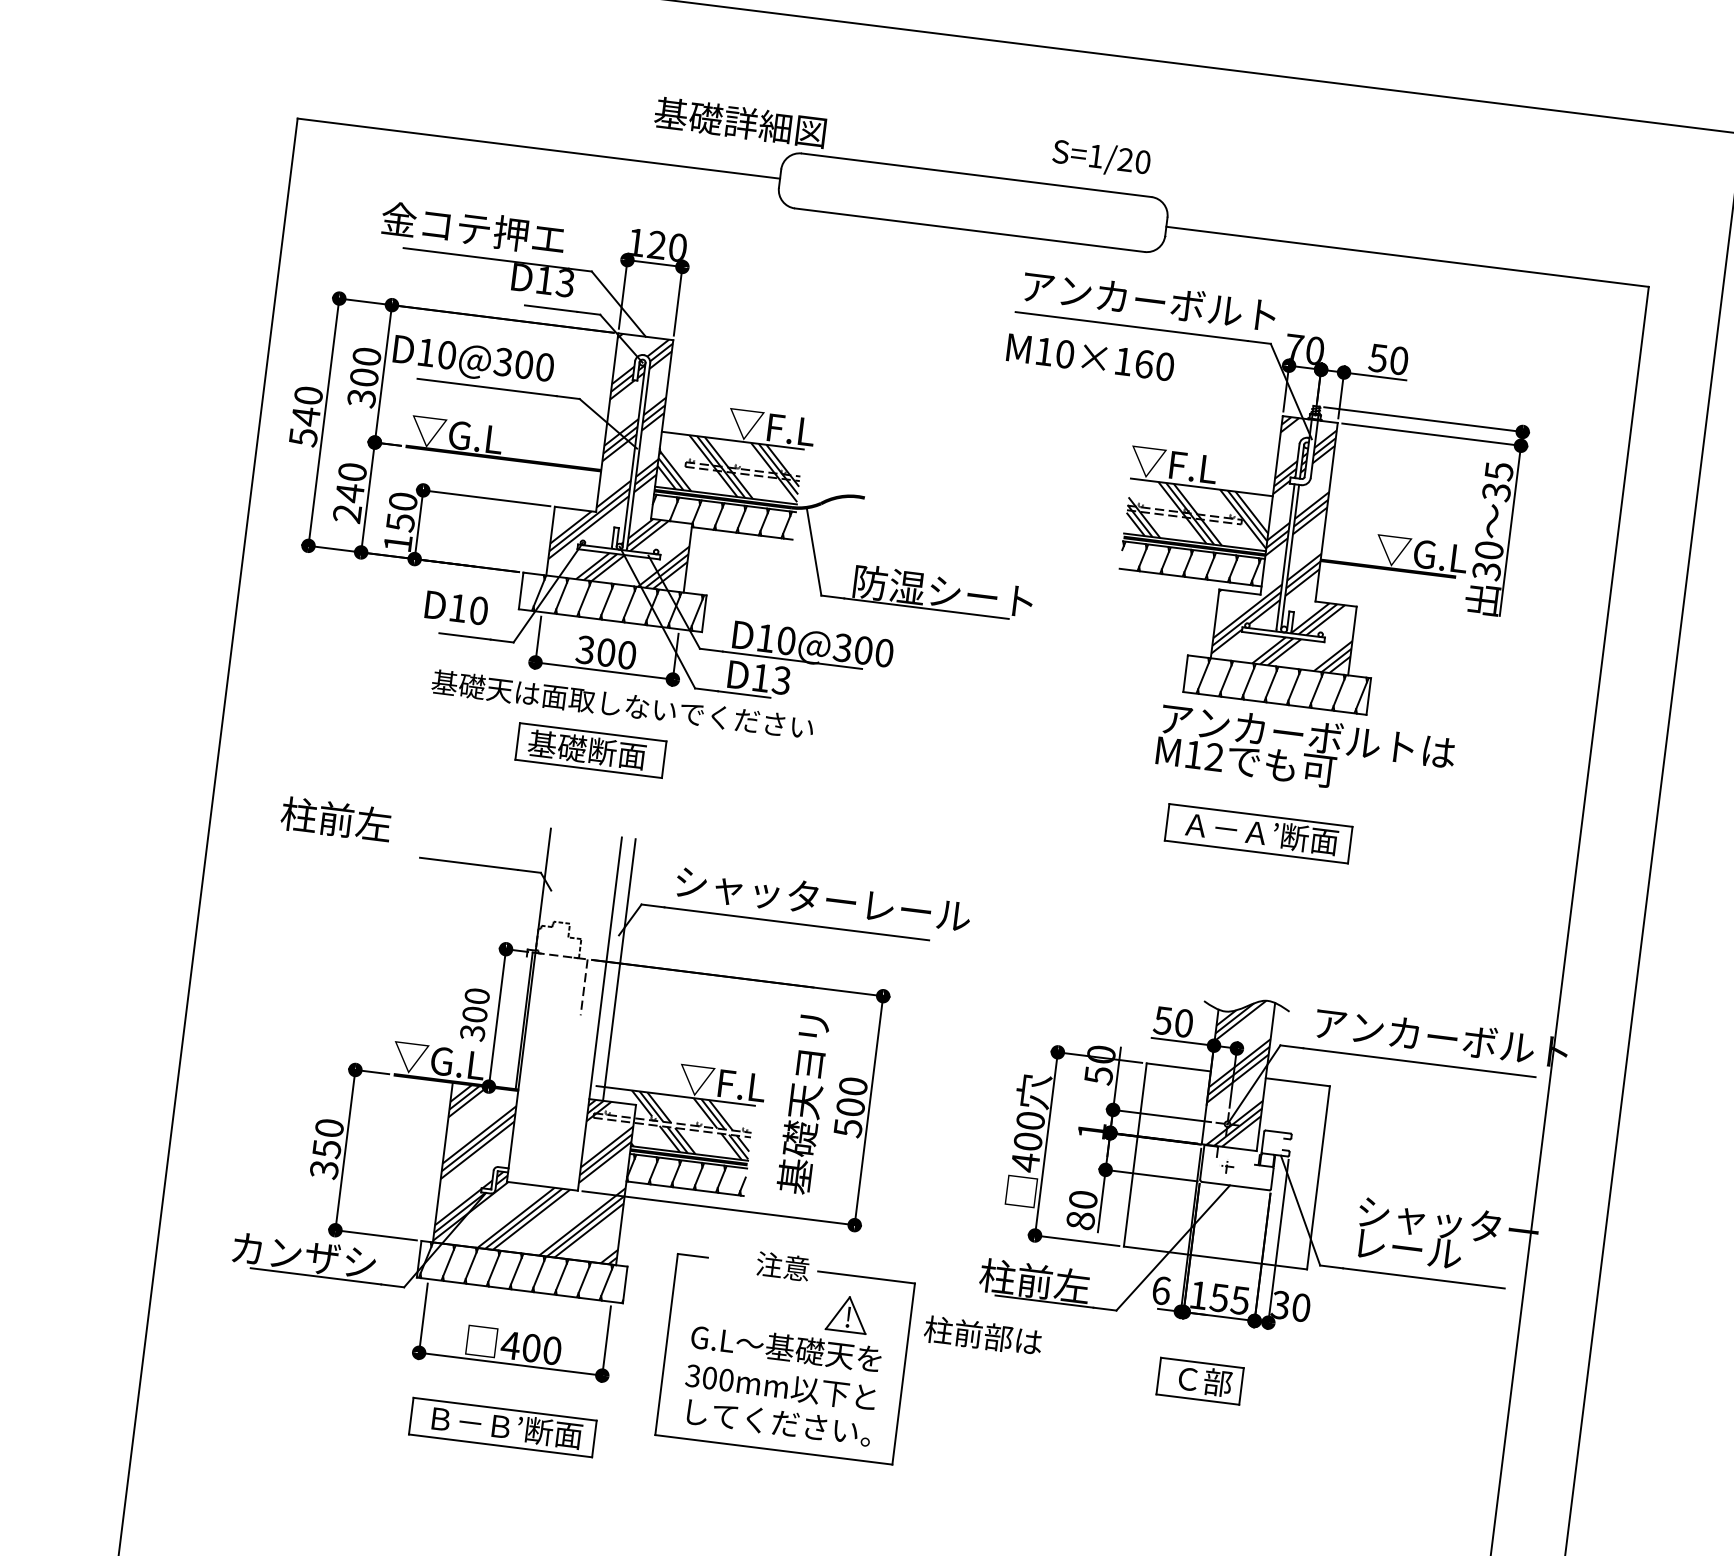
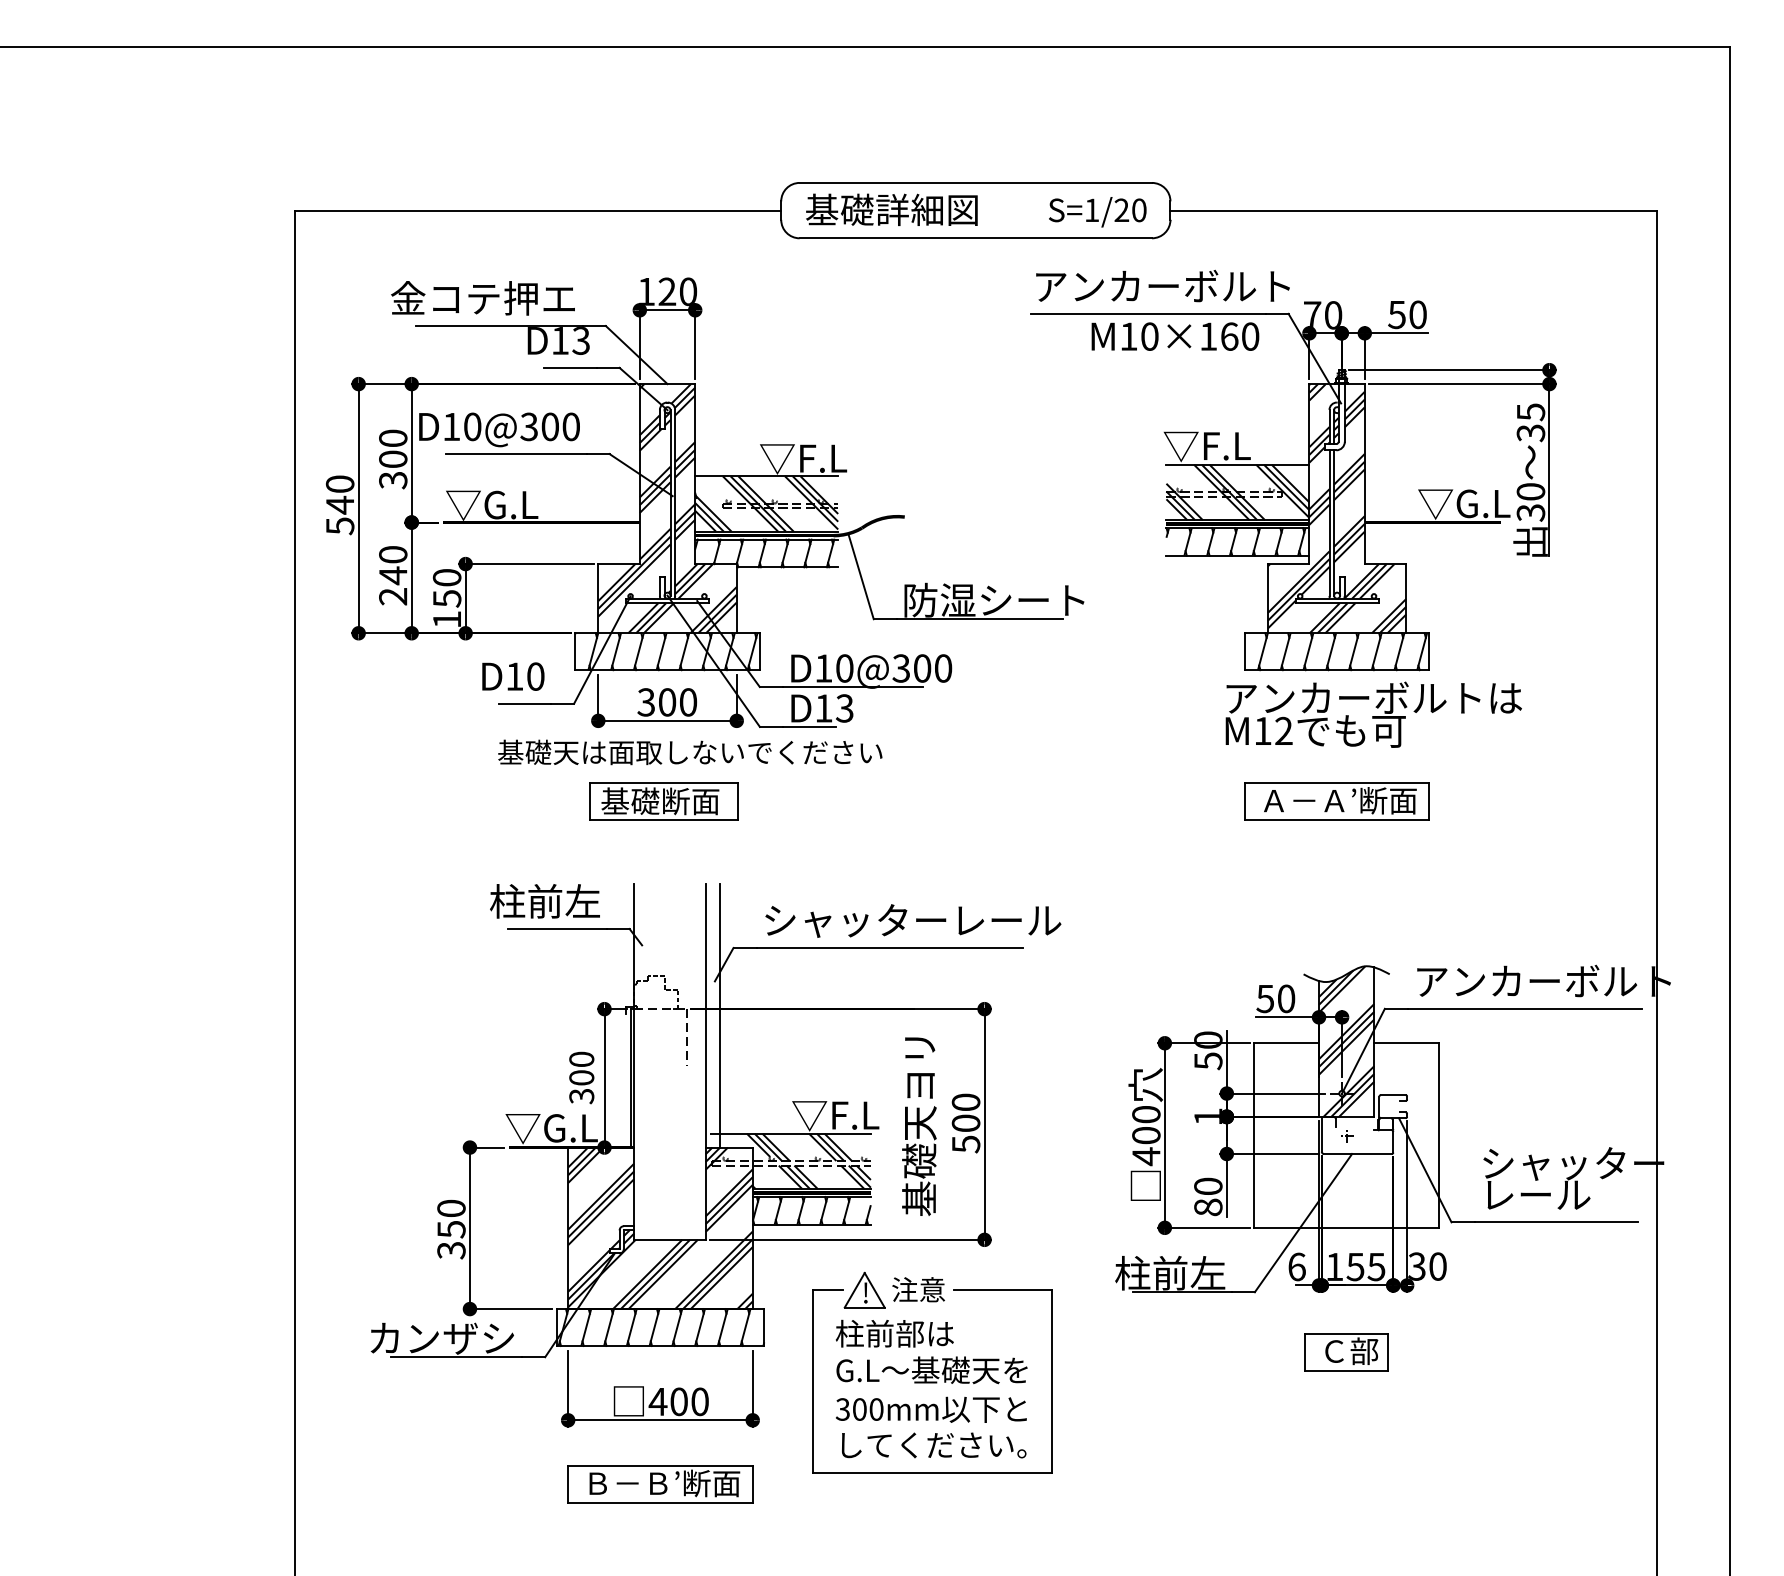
text: (740, 122) -> (891, 209), moved
text: (1101, 159) -> (1097, 212), moved
text: (1090, 357) -> (1175, 336), moved
text: (335, 819) -> (544, 901), moved
part: (847, 1313) -> (864, 1289), moved
text: (982, 1335) -> (894, 1333), moved

